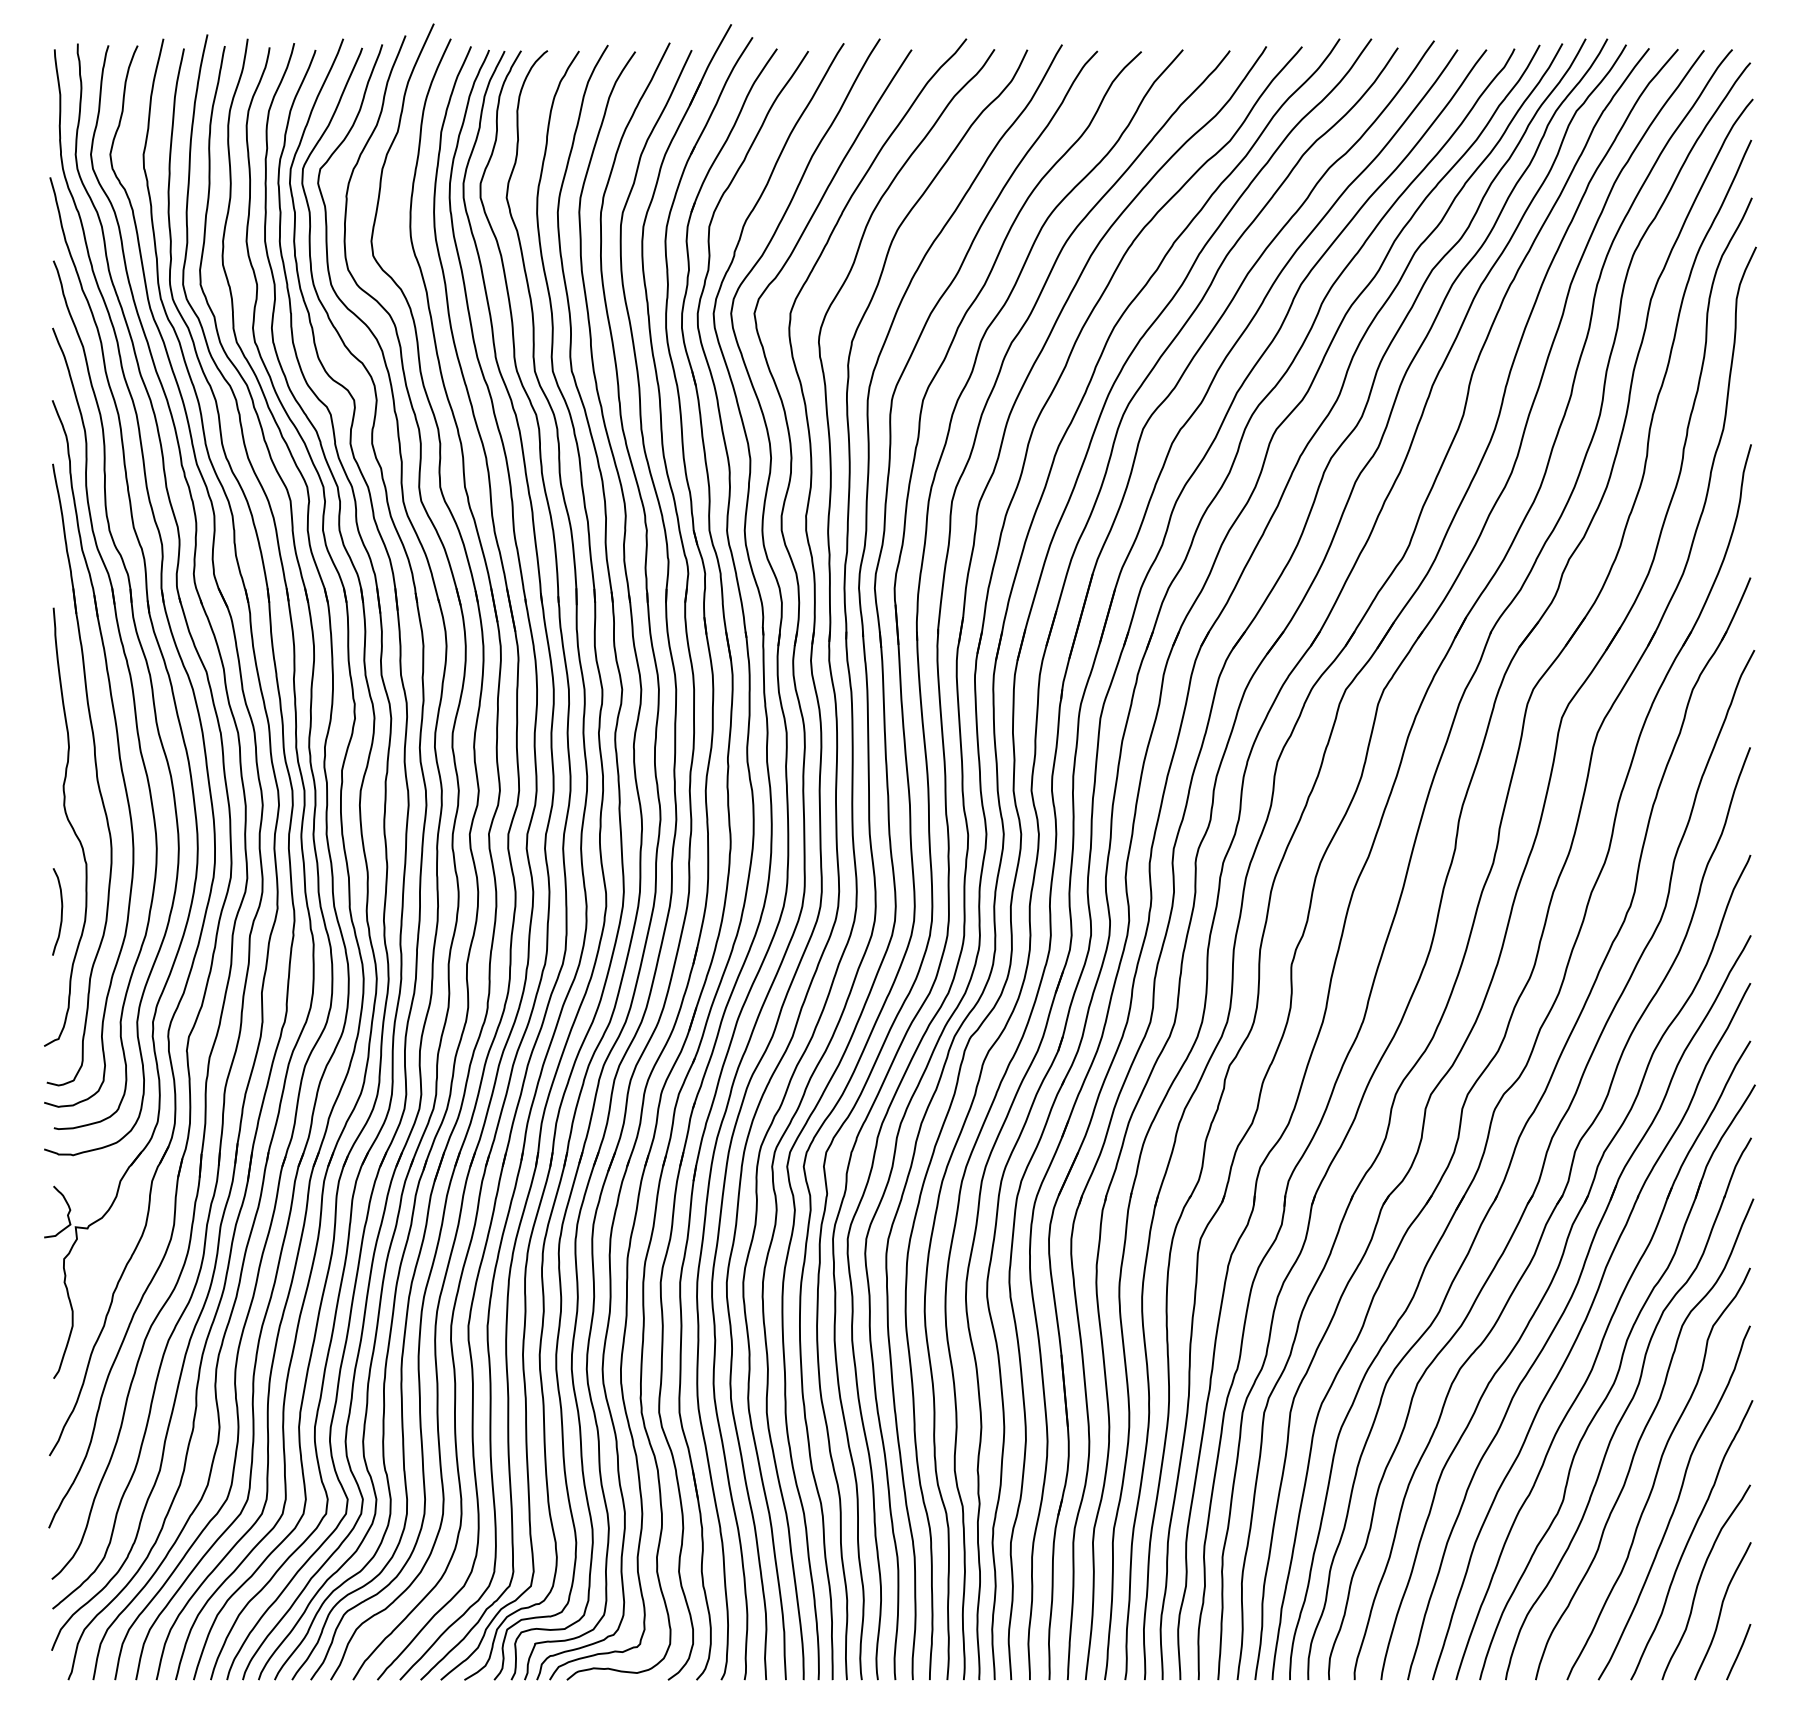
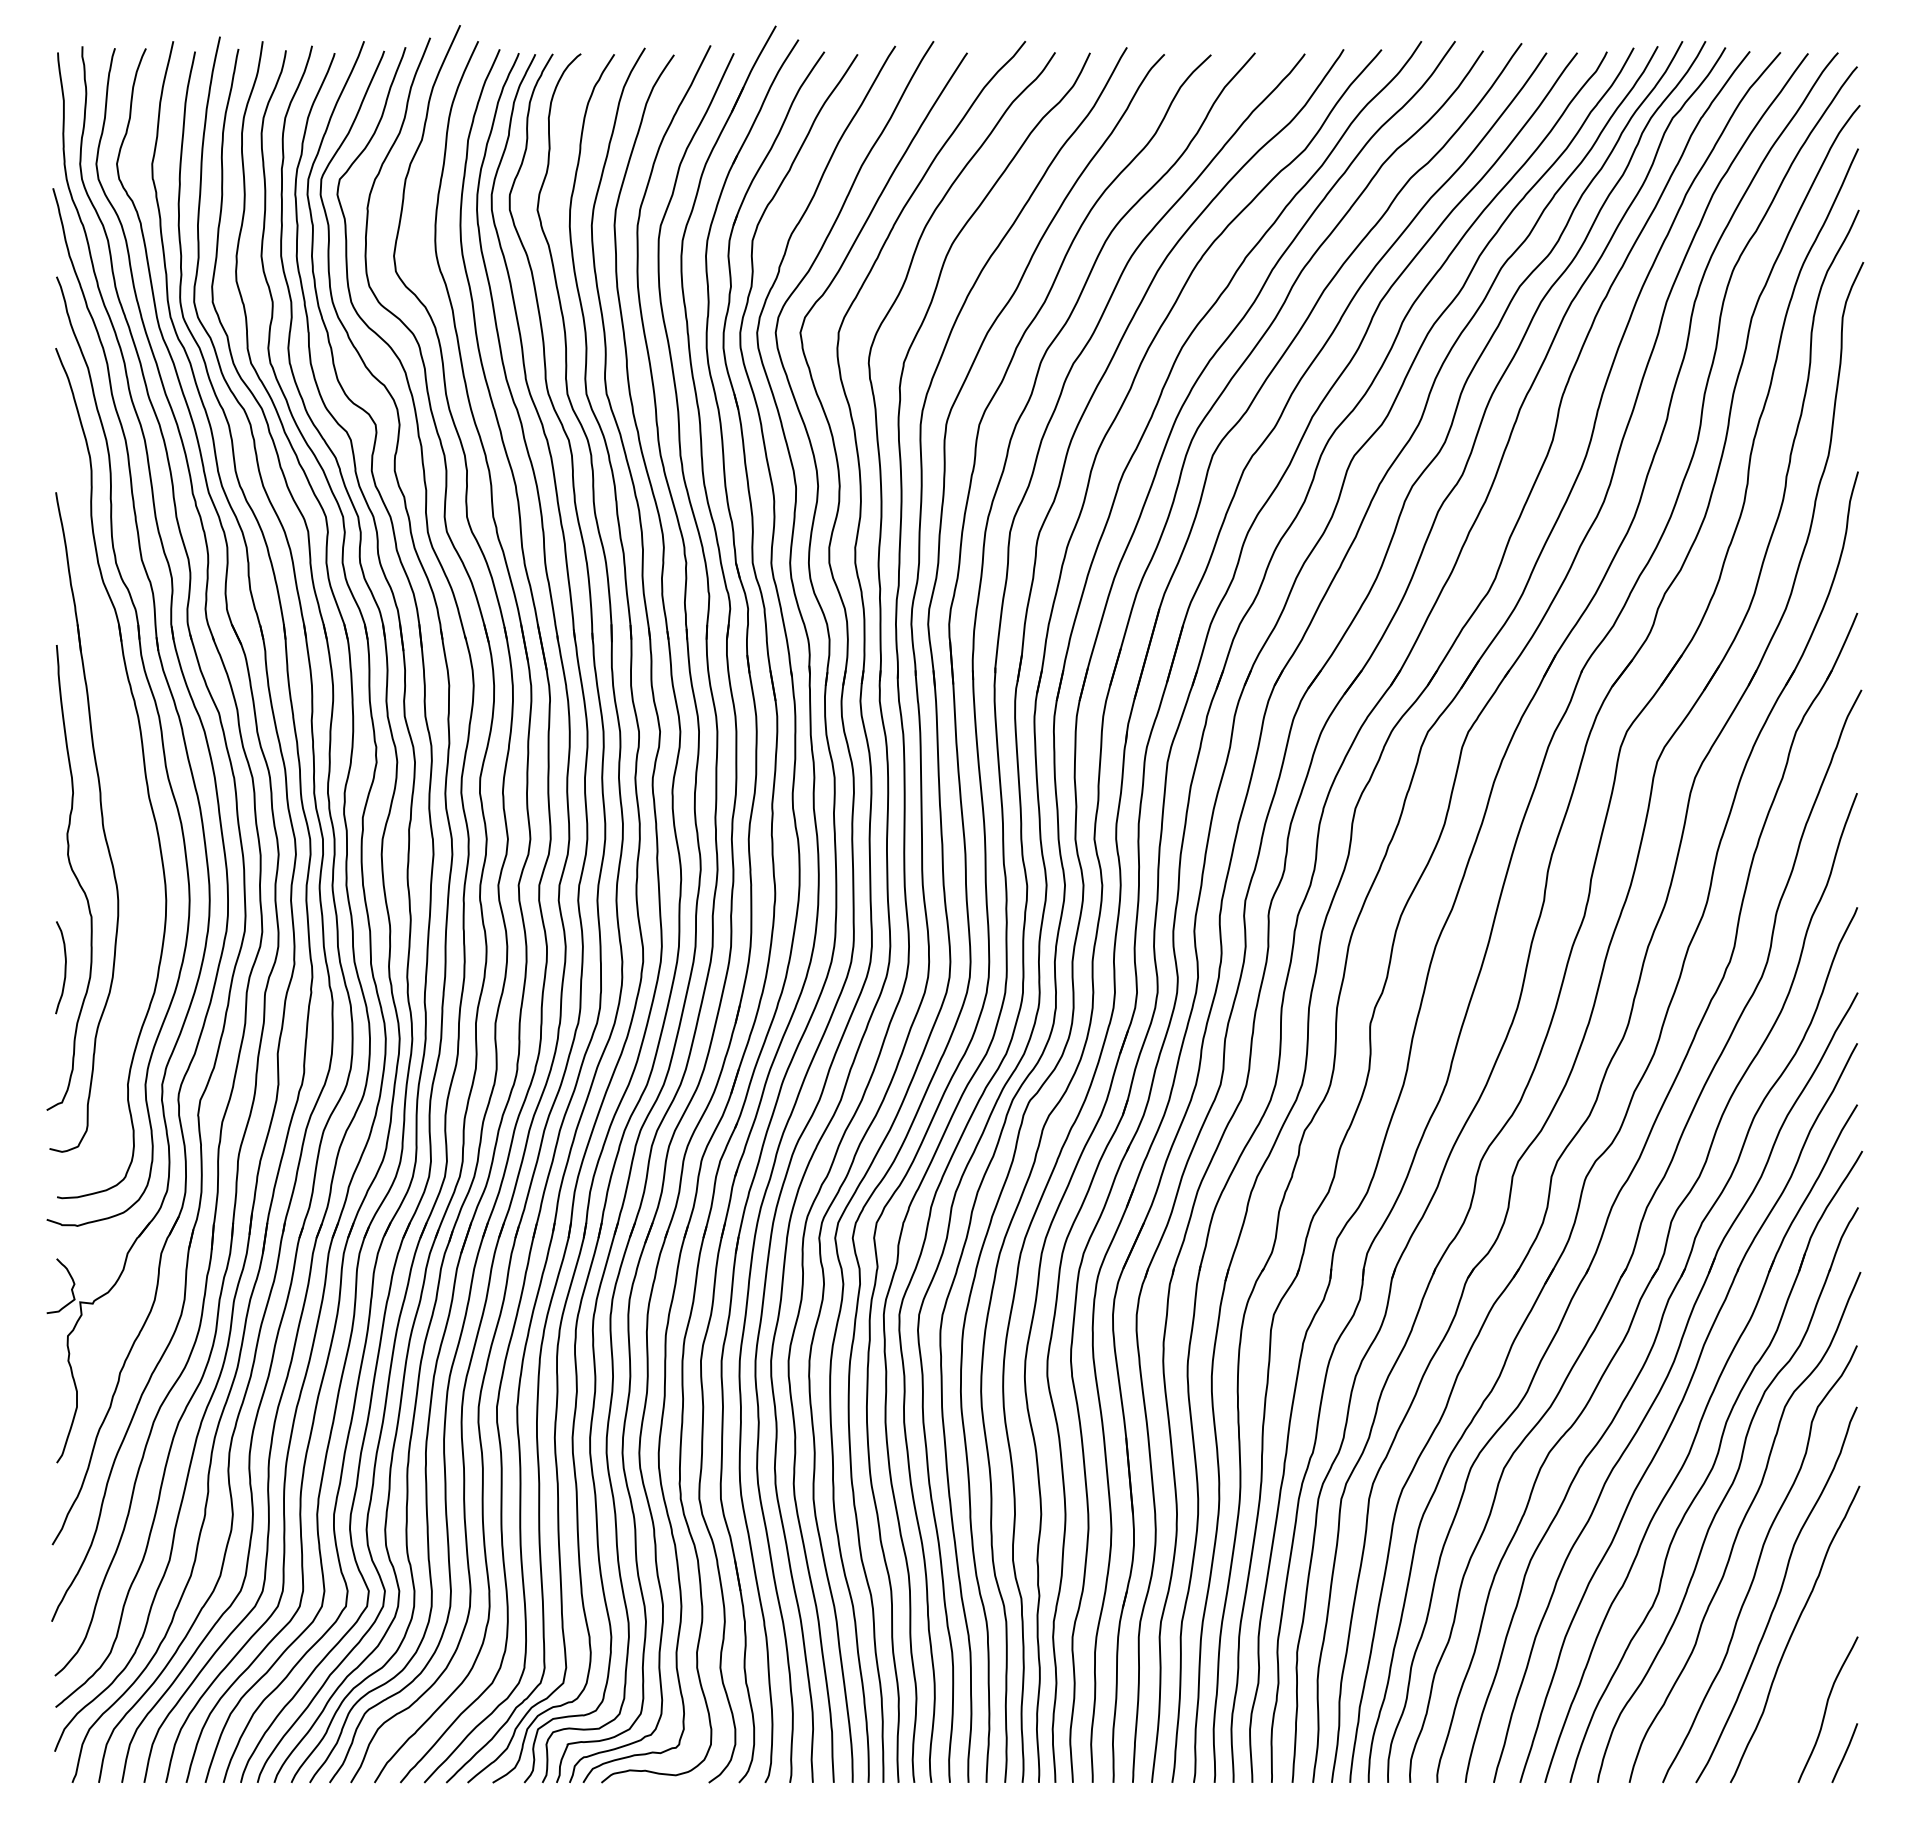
part: (118, 753) -> (125, 799), removed
curve: (1700, 1579) -> (1804, 1676), removed

